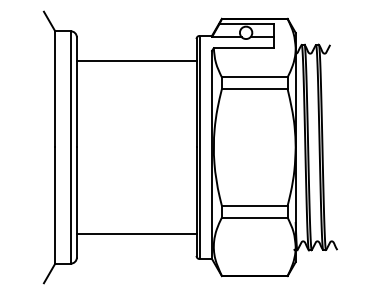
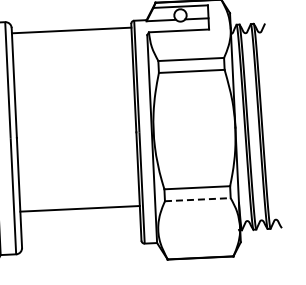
line: (136, 60) -> (71, 30), moved
line: (254, 217) -> (197, 199), solid -> dashed
line: (136, 234) -> (79, 209), moved

